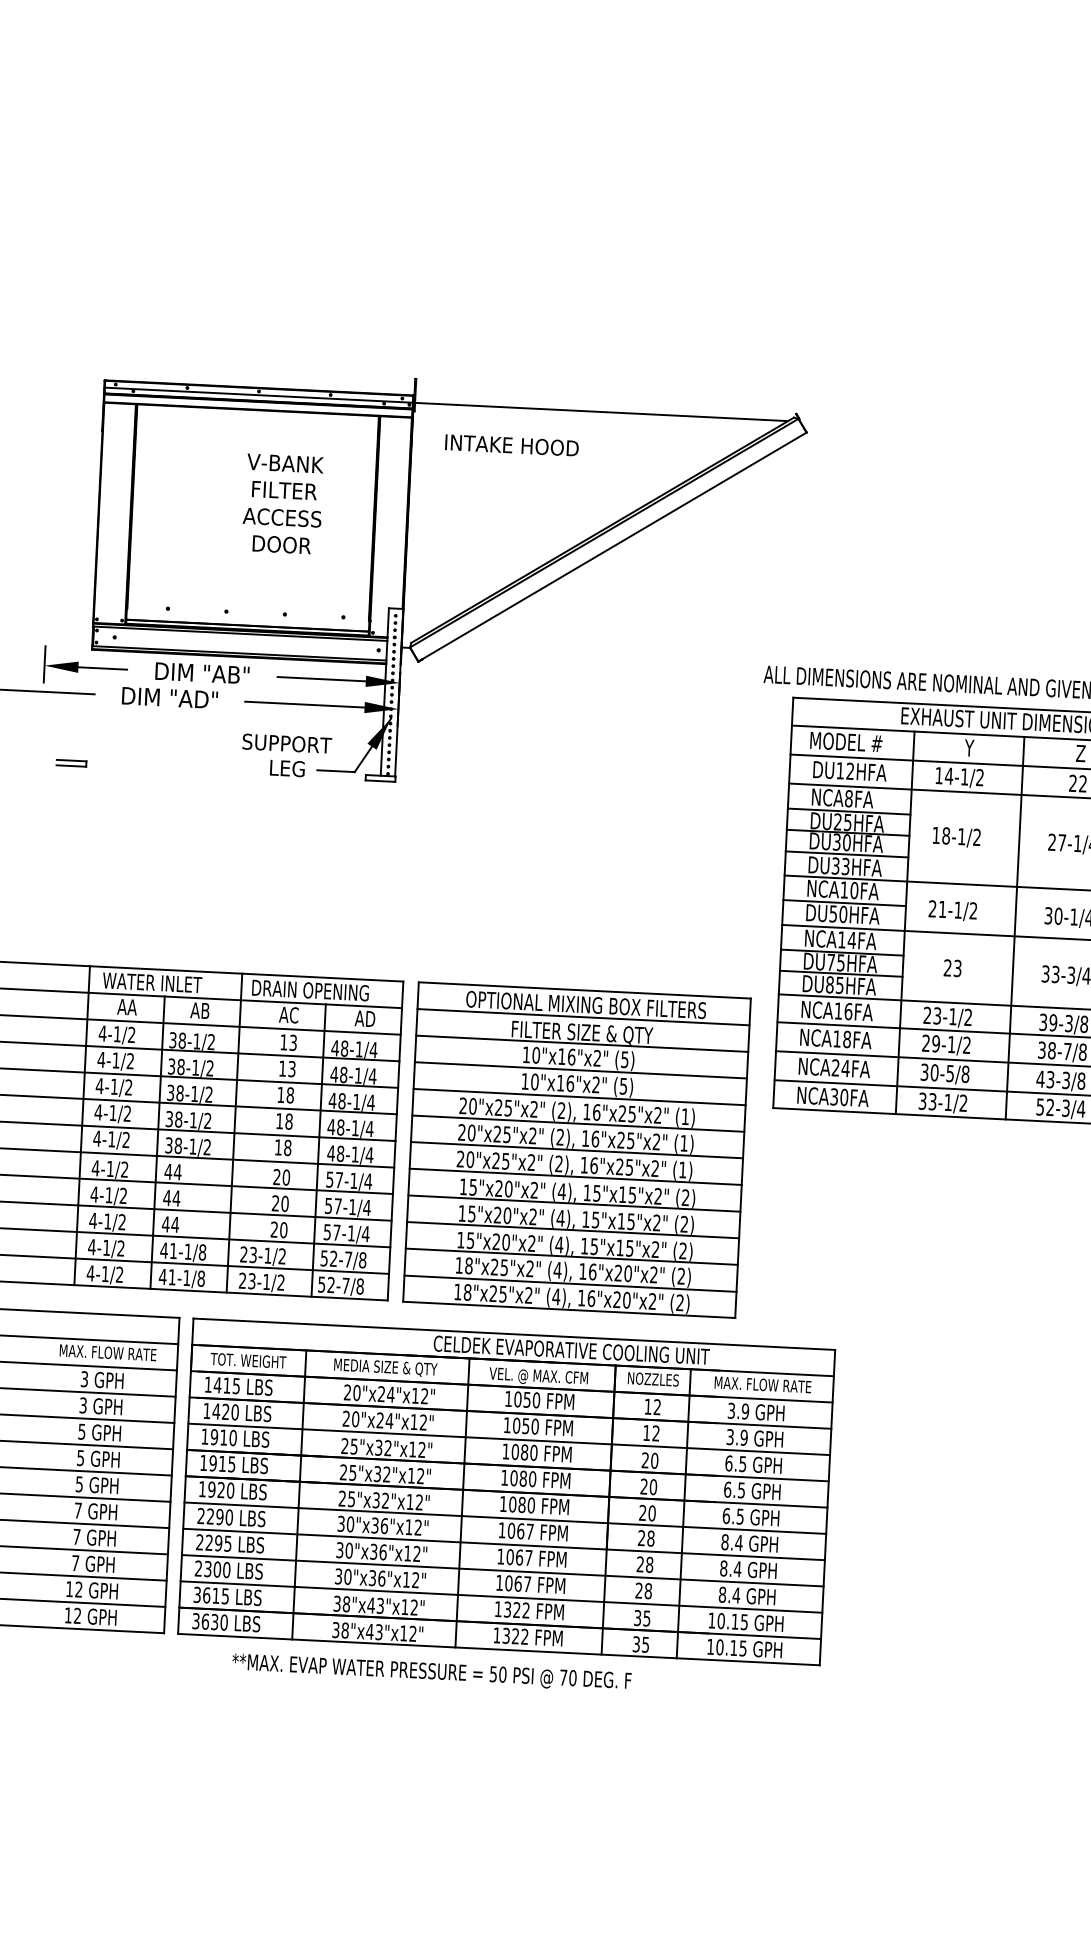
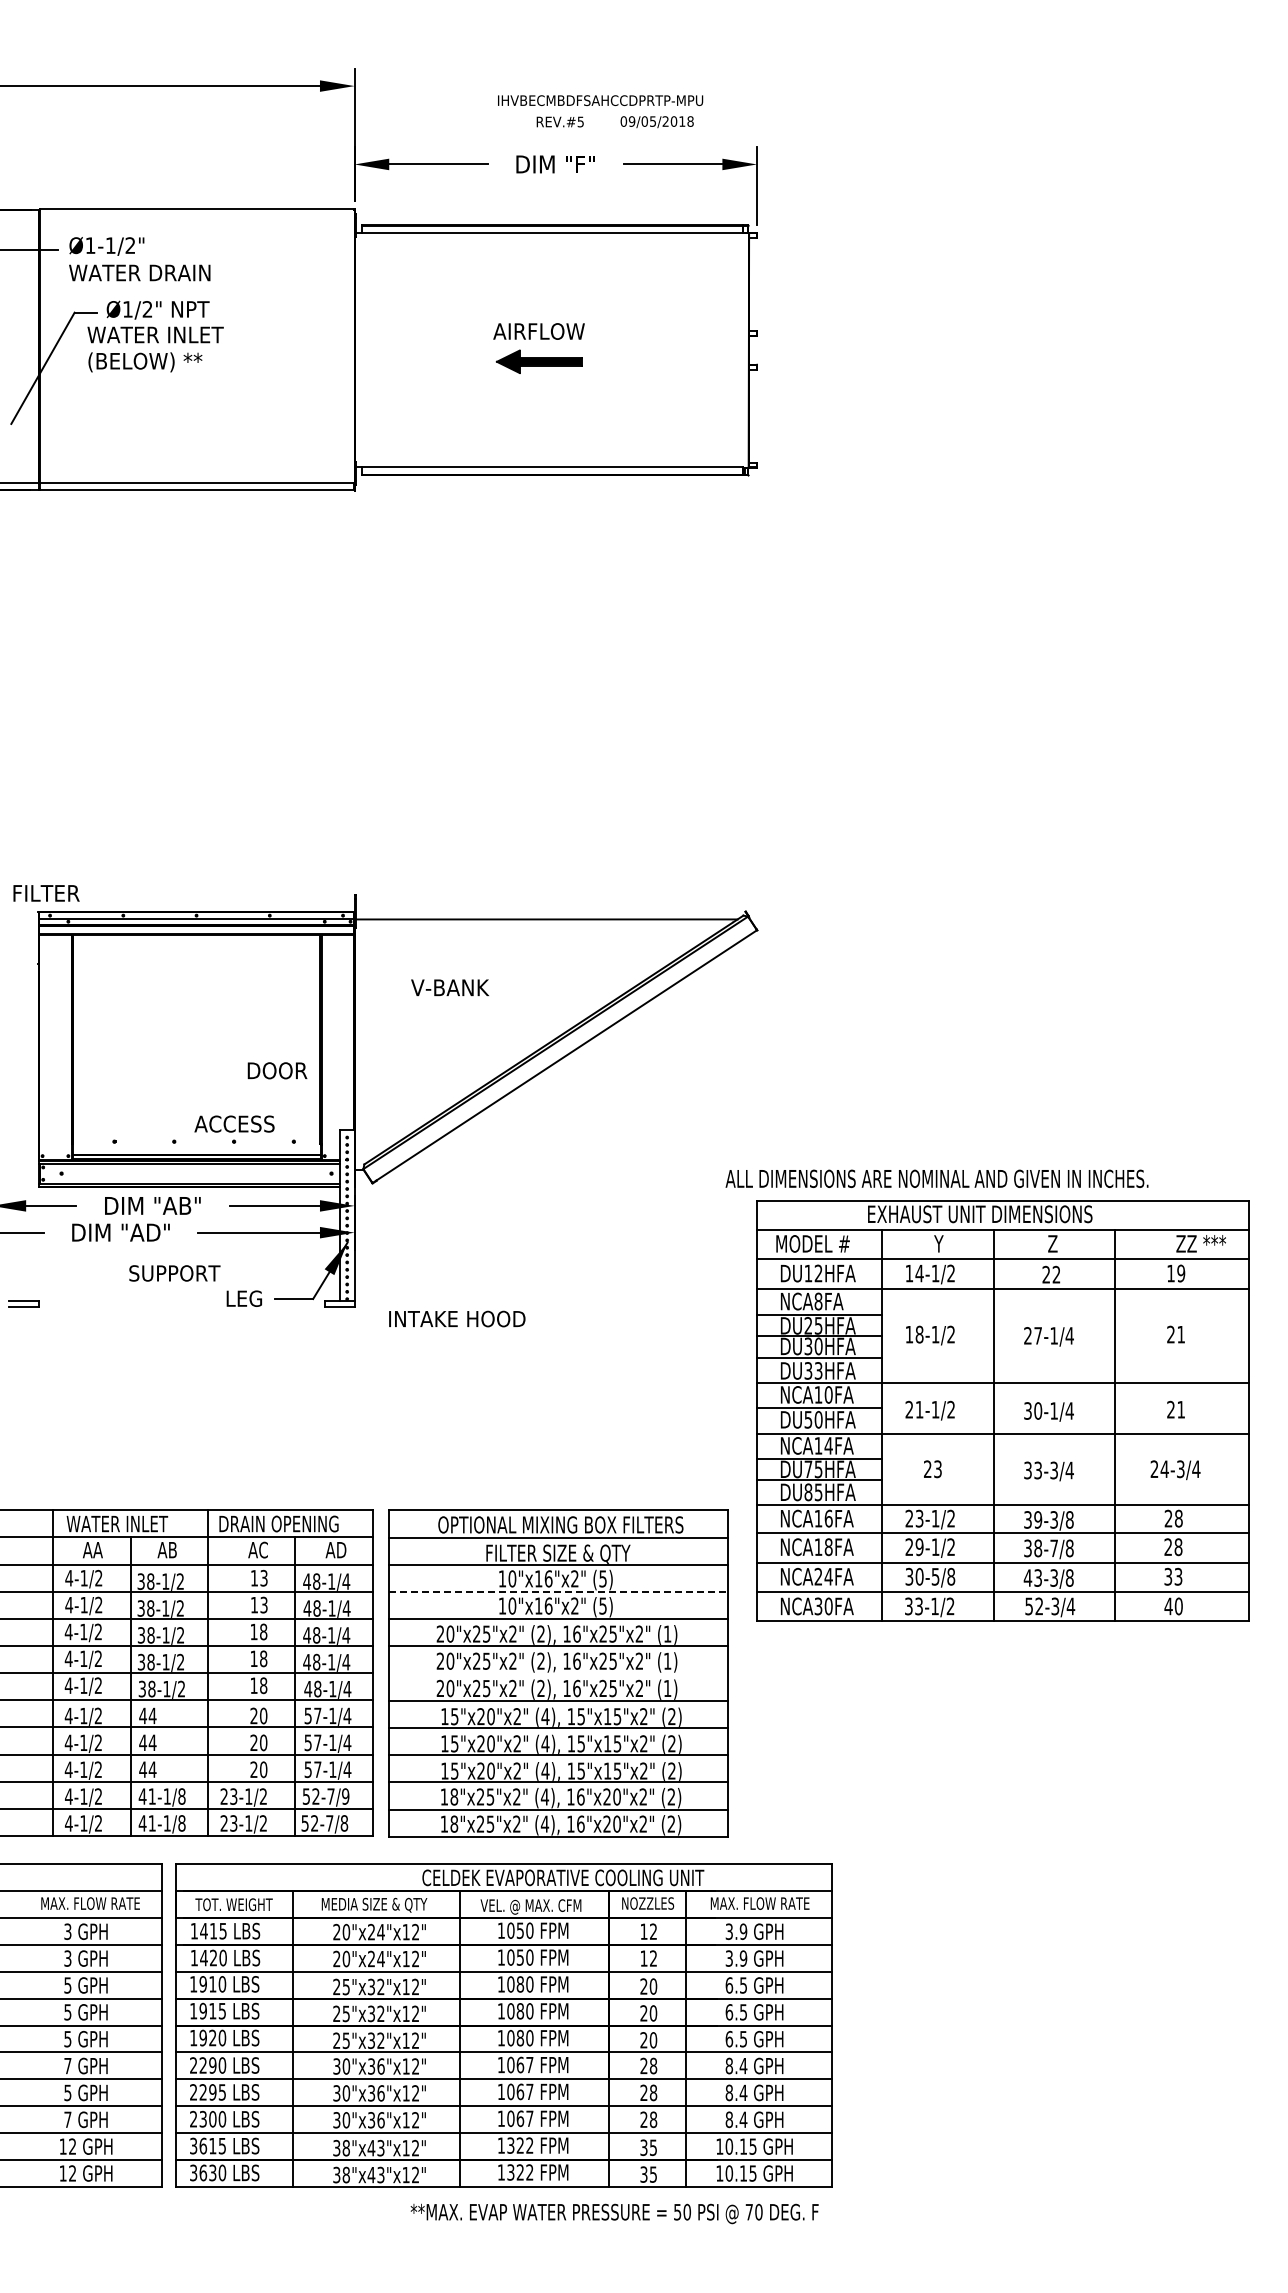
text: (512, 444) -> (457, 1318), moved
text: (284, 463) -> (449, 987), moved
text: (284, 490) -> (46, 893), moved
text: (282, 517) -> (234, 1123), moved
text: (281, 544) -> (277, 1070), moved
text: (286, 743) -> (174, 1273), moved
line: (580, 1069) -> (558, 1591), solid -> dashed
line: (576, 1150) -> (558, 1673), removed
text: (362, 1260) -> (345, 1796), 52-7/8 -> 52-7/9
text: (76, 1537) -> (67, 2093), 7 -> 5
text: (431, 1672) -> (614, 2213), moved

